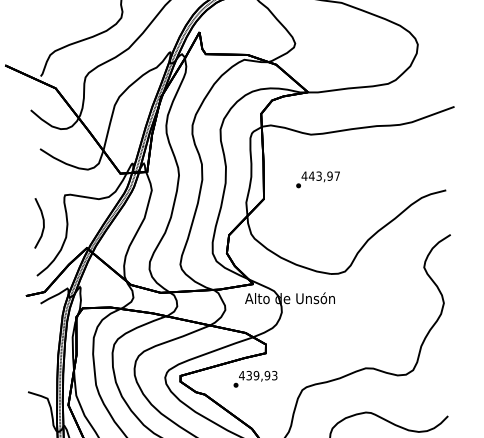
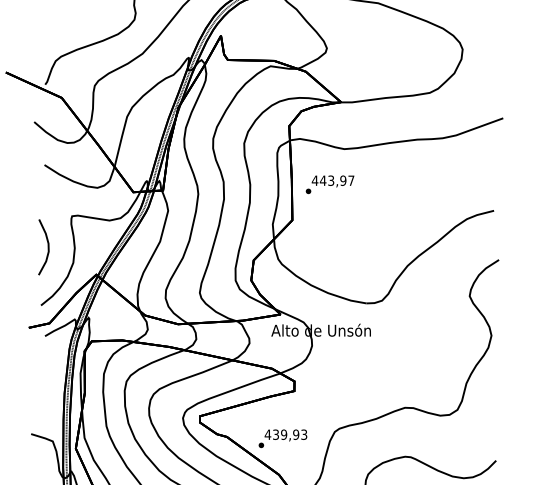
text: (317, 179) -> (329, 184), moved
text: (255, 379) -> (282, 438), moved

